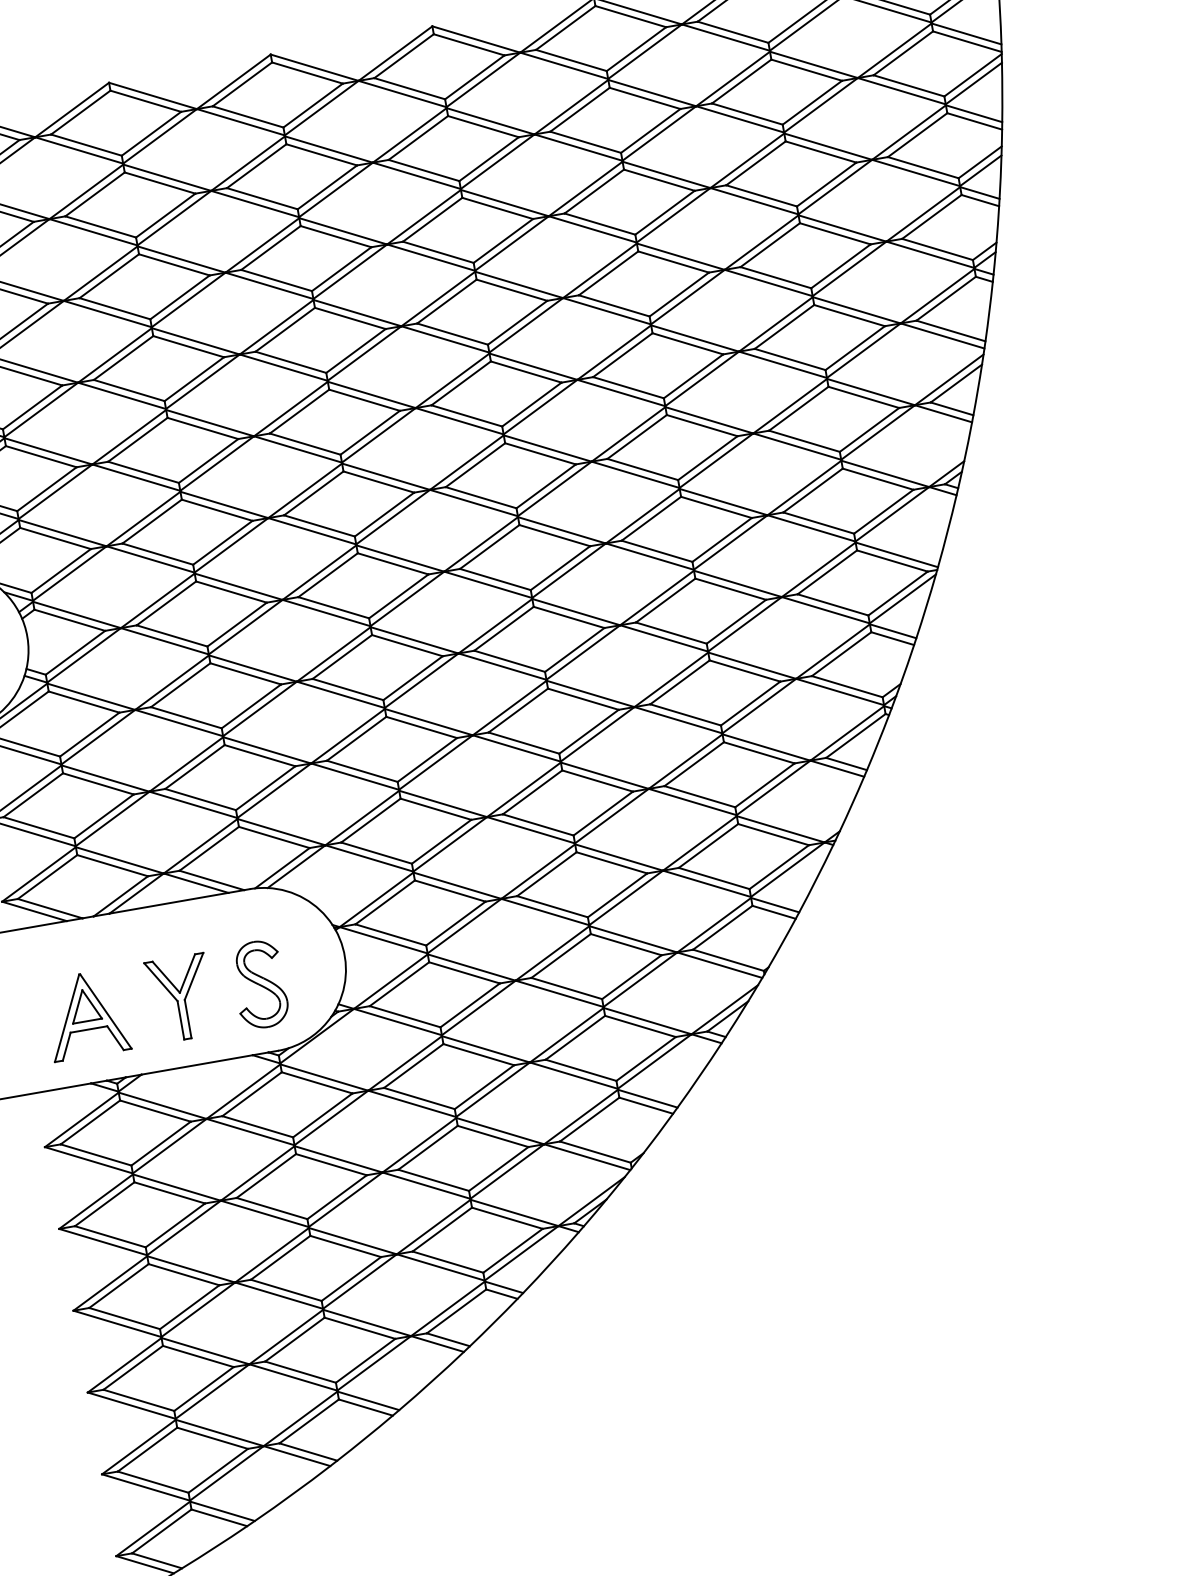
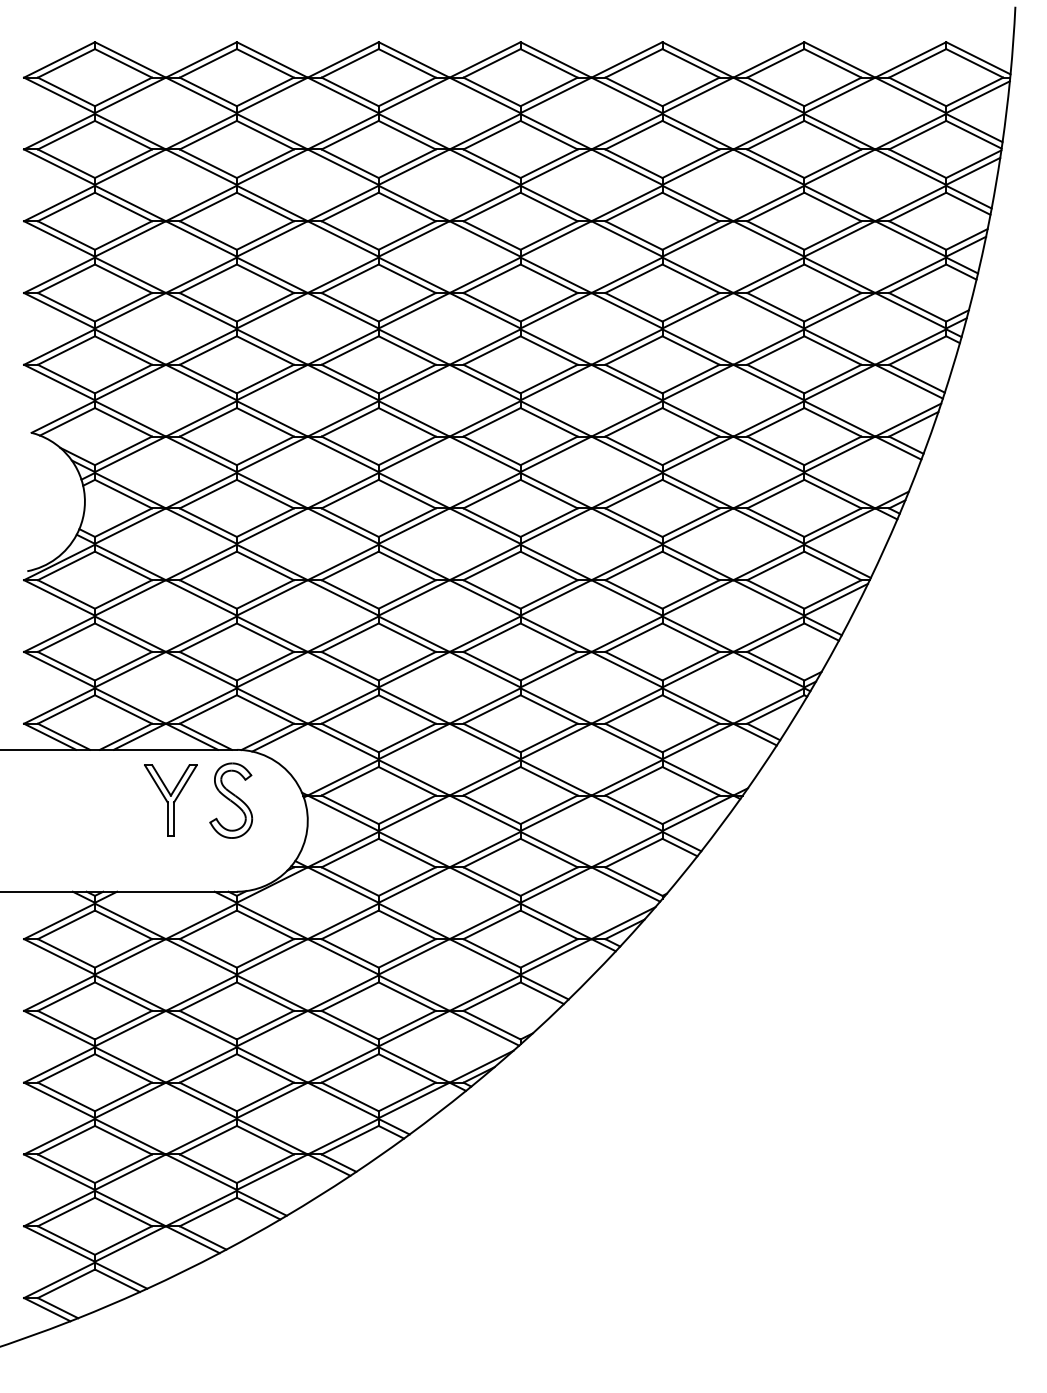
part: (260, 984) -> (231, 800), moved
part: (180, 998) -> (170, 800), moved
part: (85, 1014) -> (78, 832), removed

